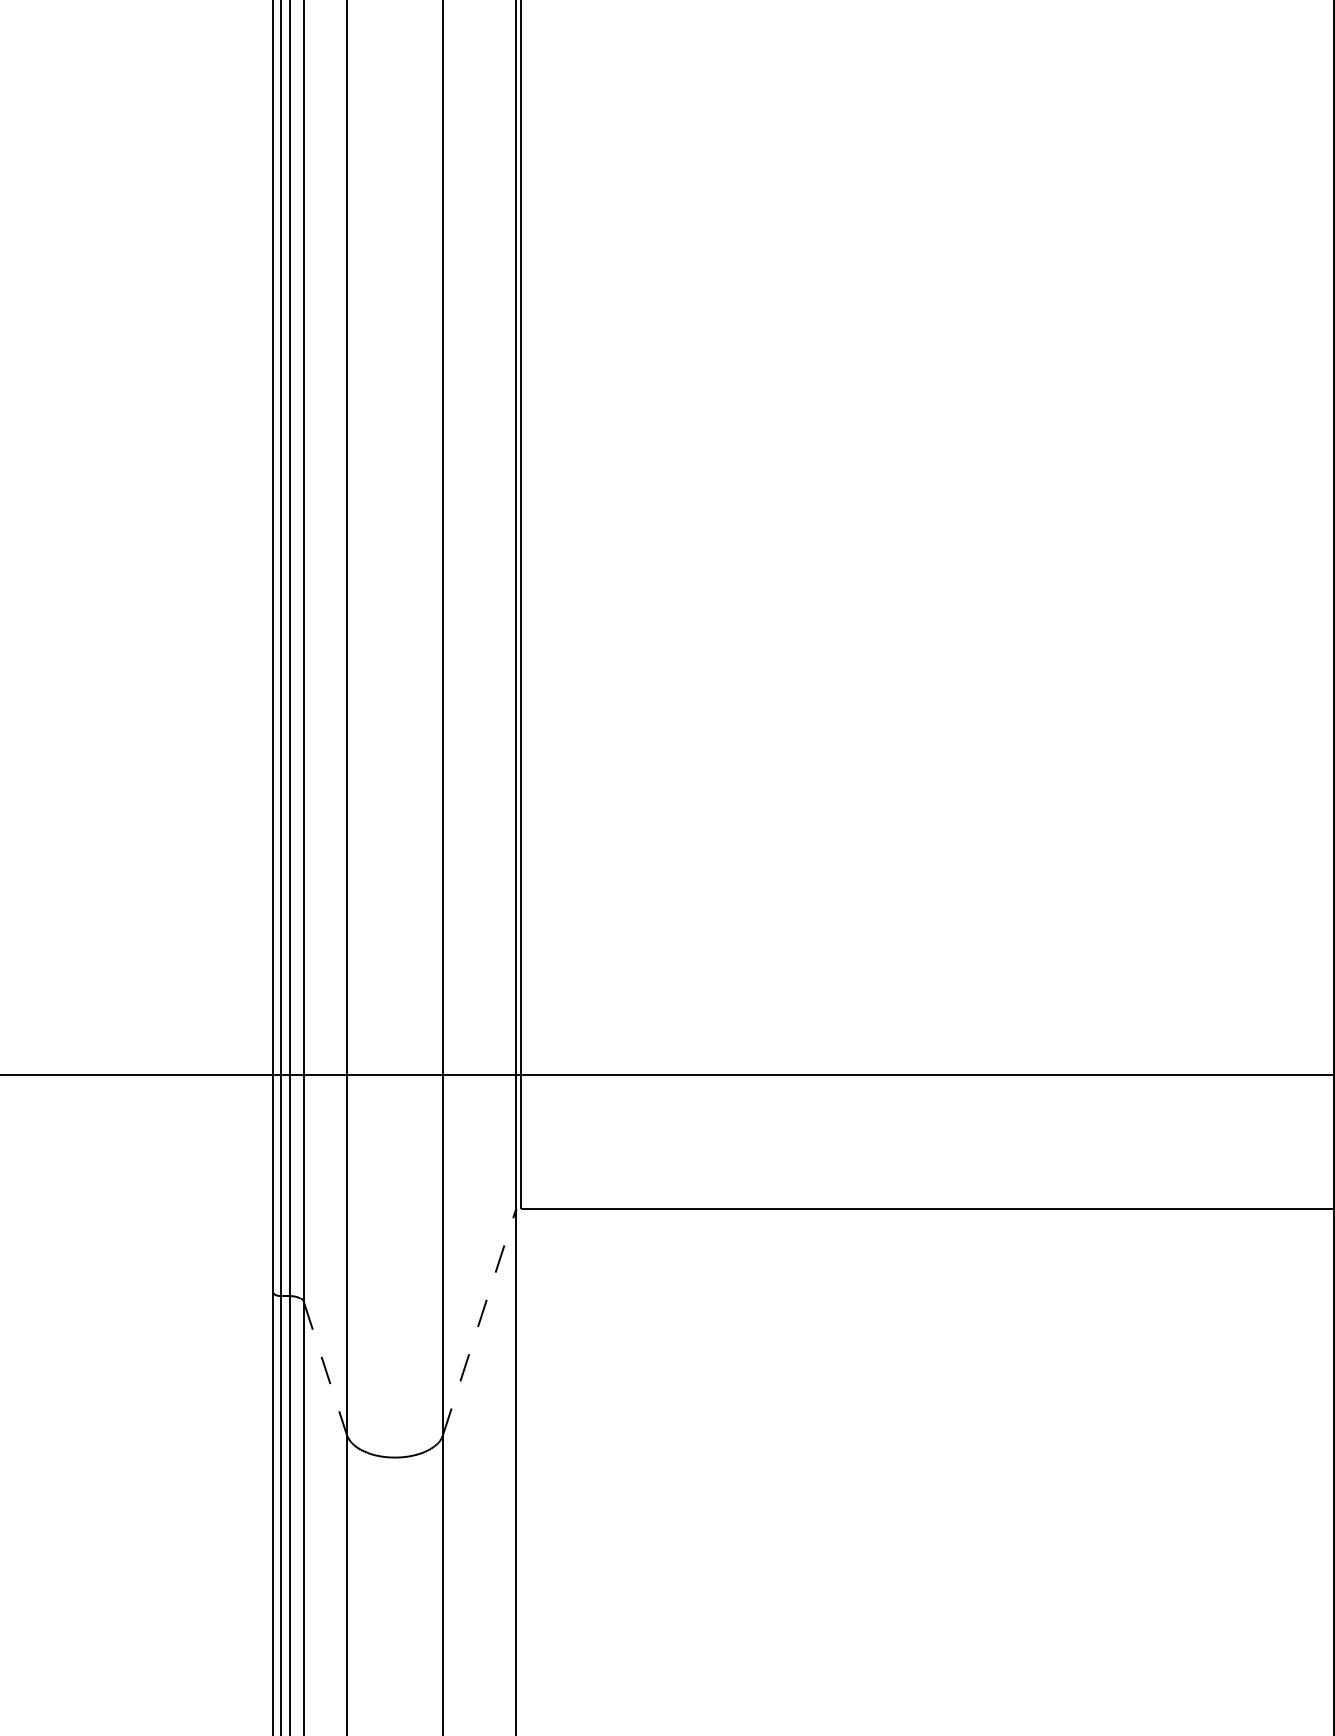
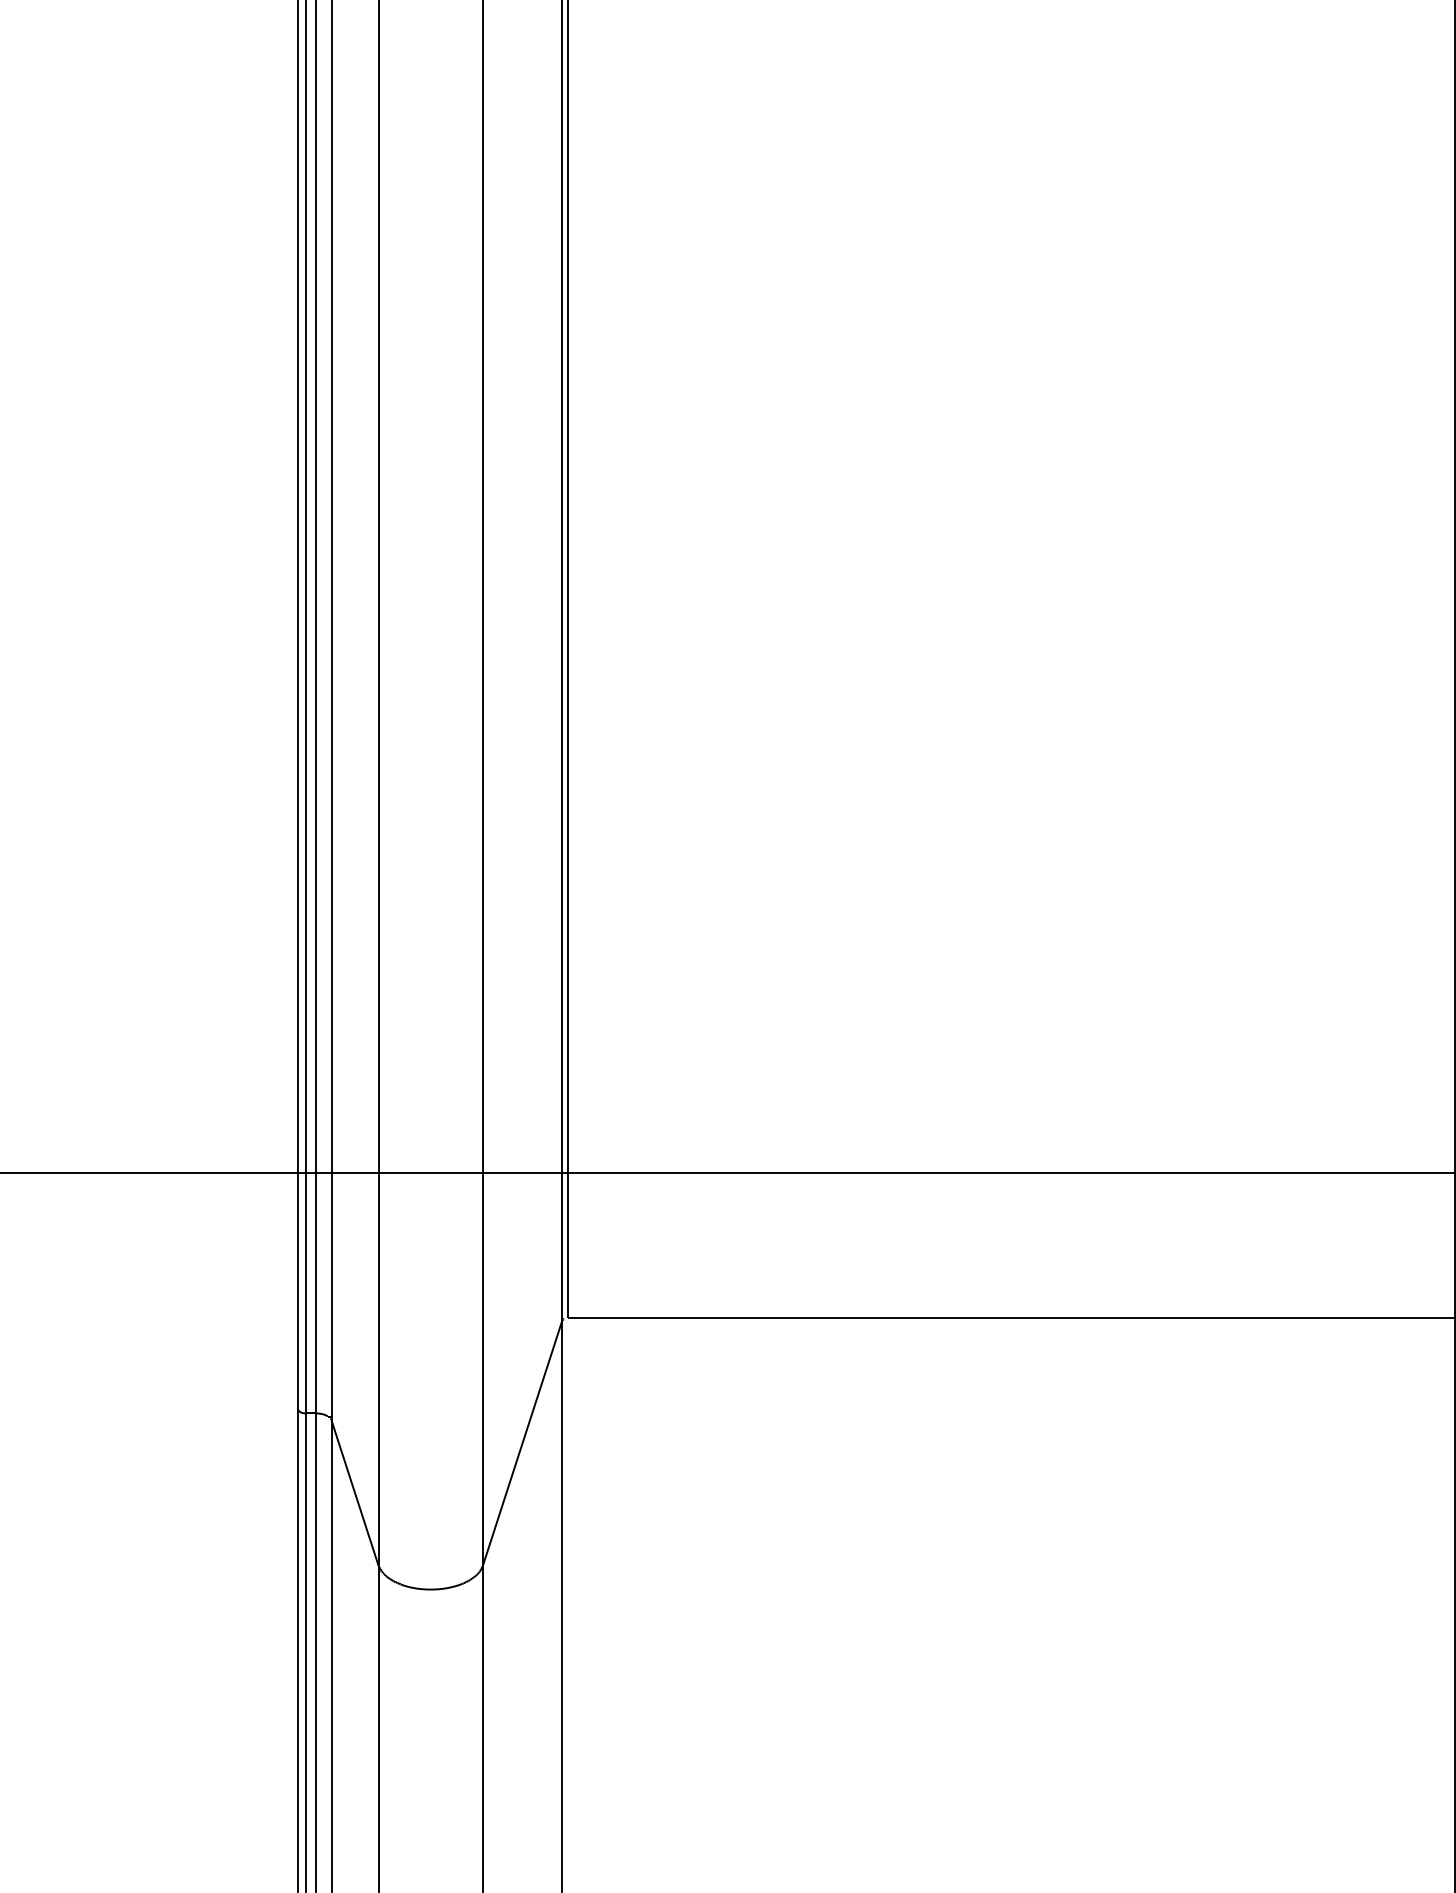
line: (479, 1323) -> (522, 1443), dashed -> solid
line: (325, 1369) -> (355, 1493), dashed -> solid

